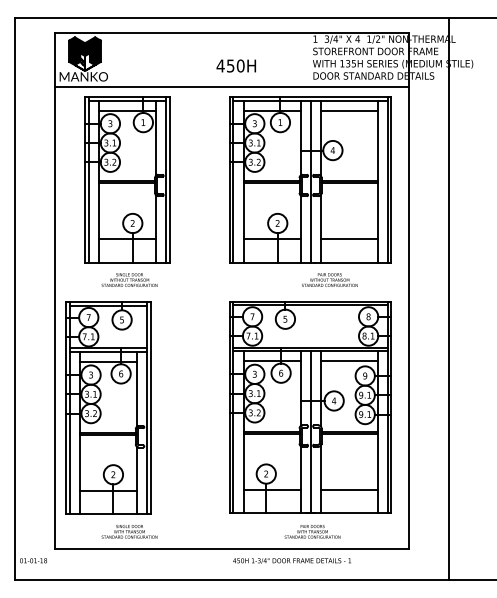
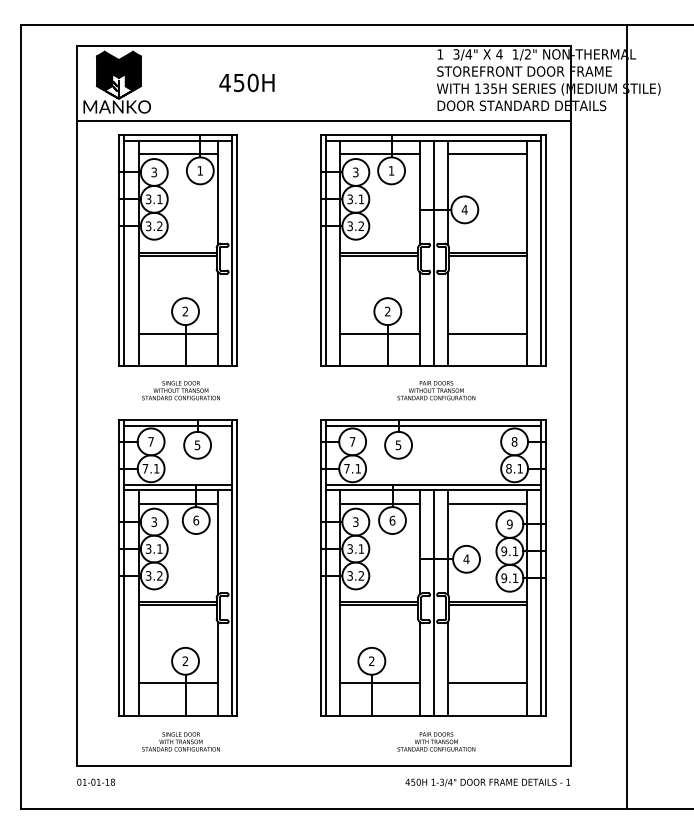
text: (235, 65) -> (246, 82), moved
text: (329, 280) -> (436, 390), moved
part: (107, 407) -> (177, 567), moved
text: (33, 560) -> (95, 781), moved
text: (291, 560) -> (487, 782), moved

